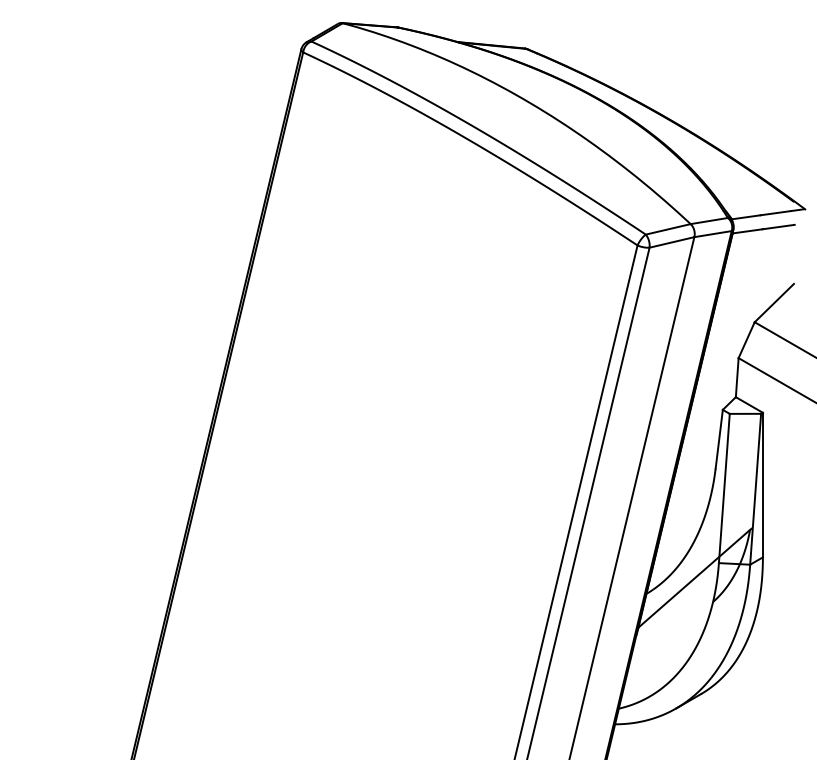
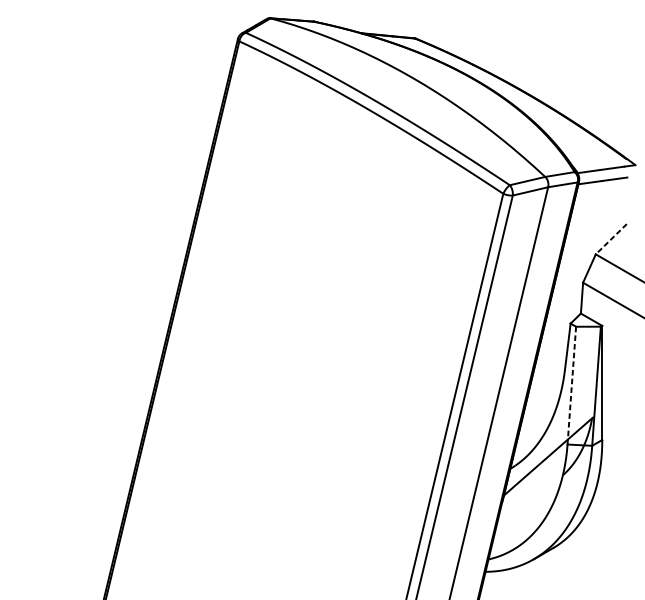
line: (774, 303) -> (611, 239), solid -> dashed
line: (724, 488) -> (571, 385), solid -> dashed

